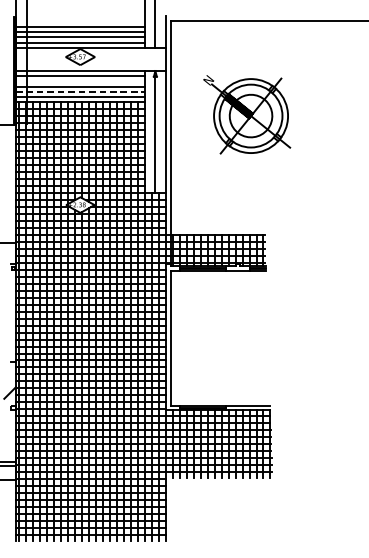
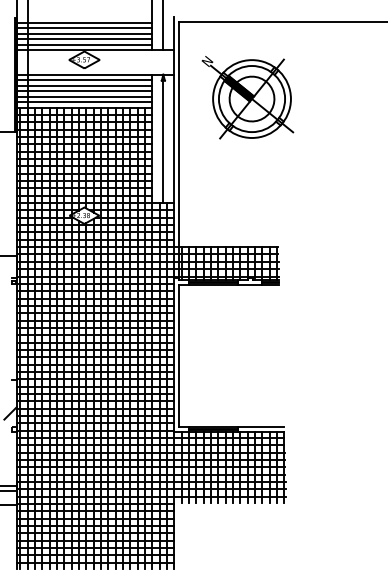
line: (80, 21) -> (84, 22), added
line: (80, 81) -> (84, 85), added
line: (80, 91) -> (84, 96), dashed -> solid
part: (246, 114) -> (247, 97), moved

